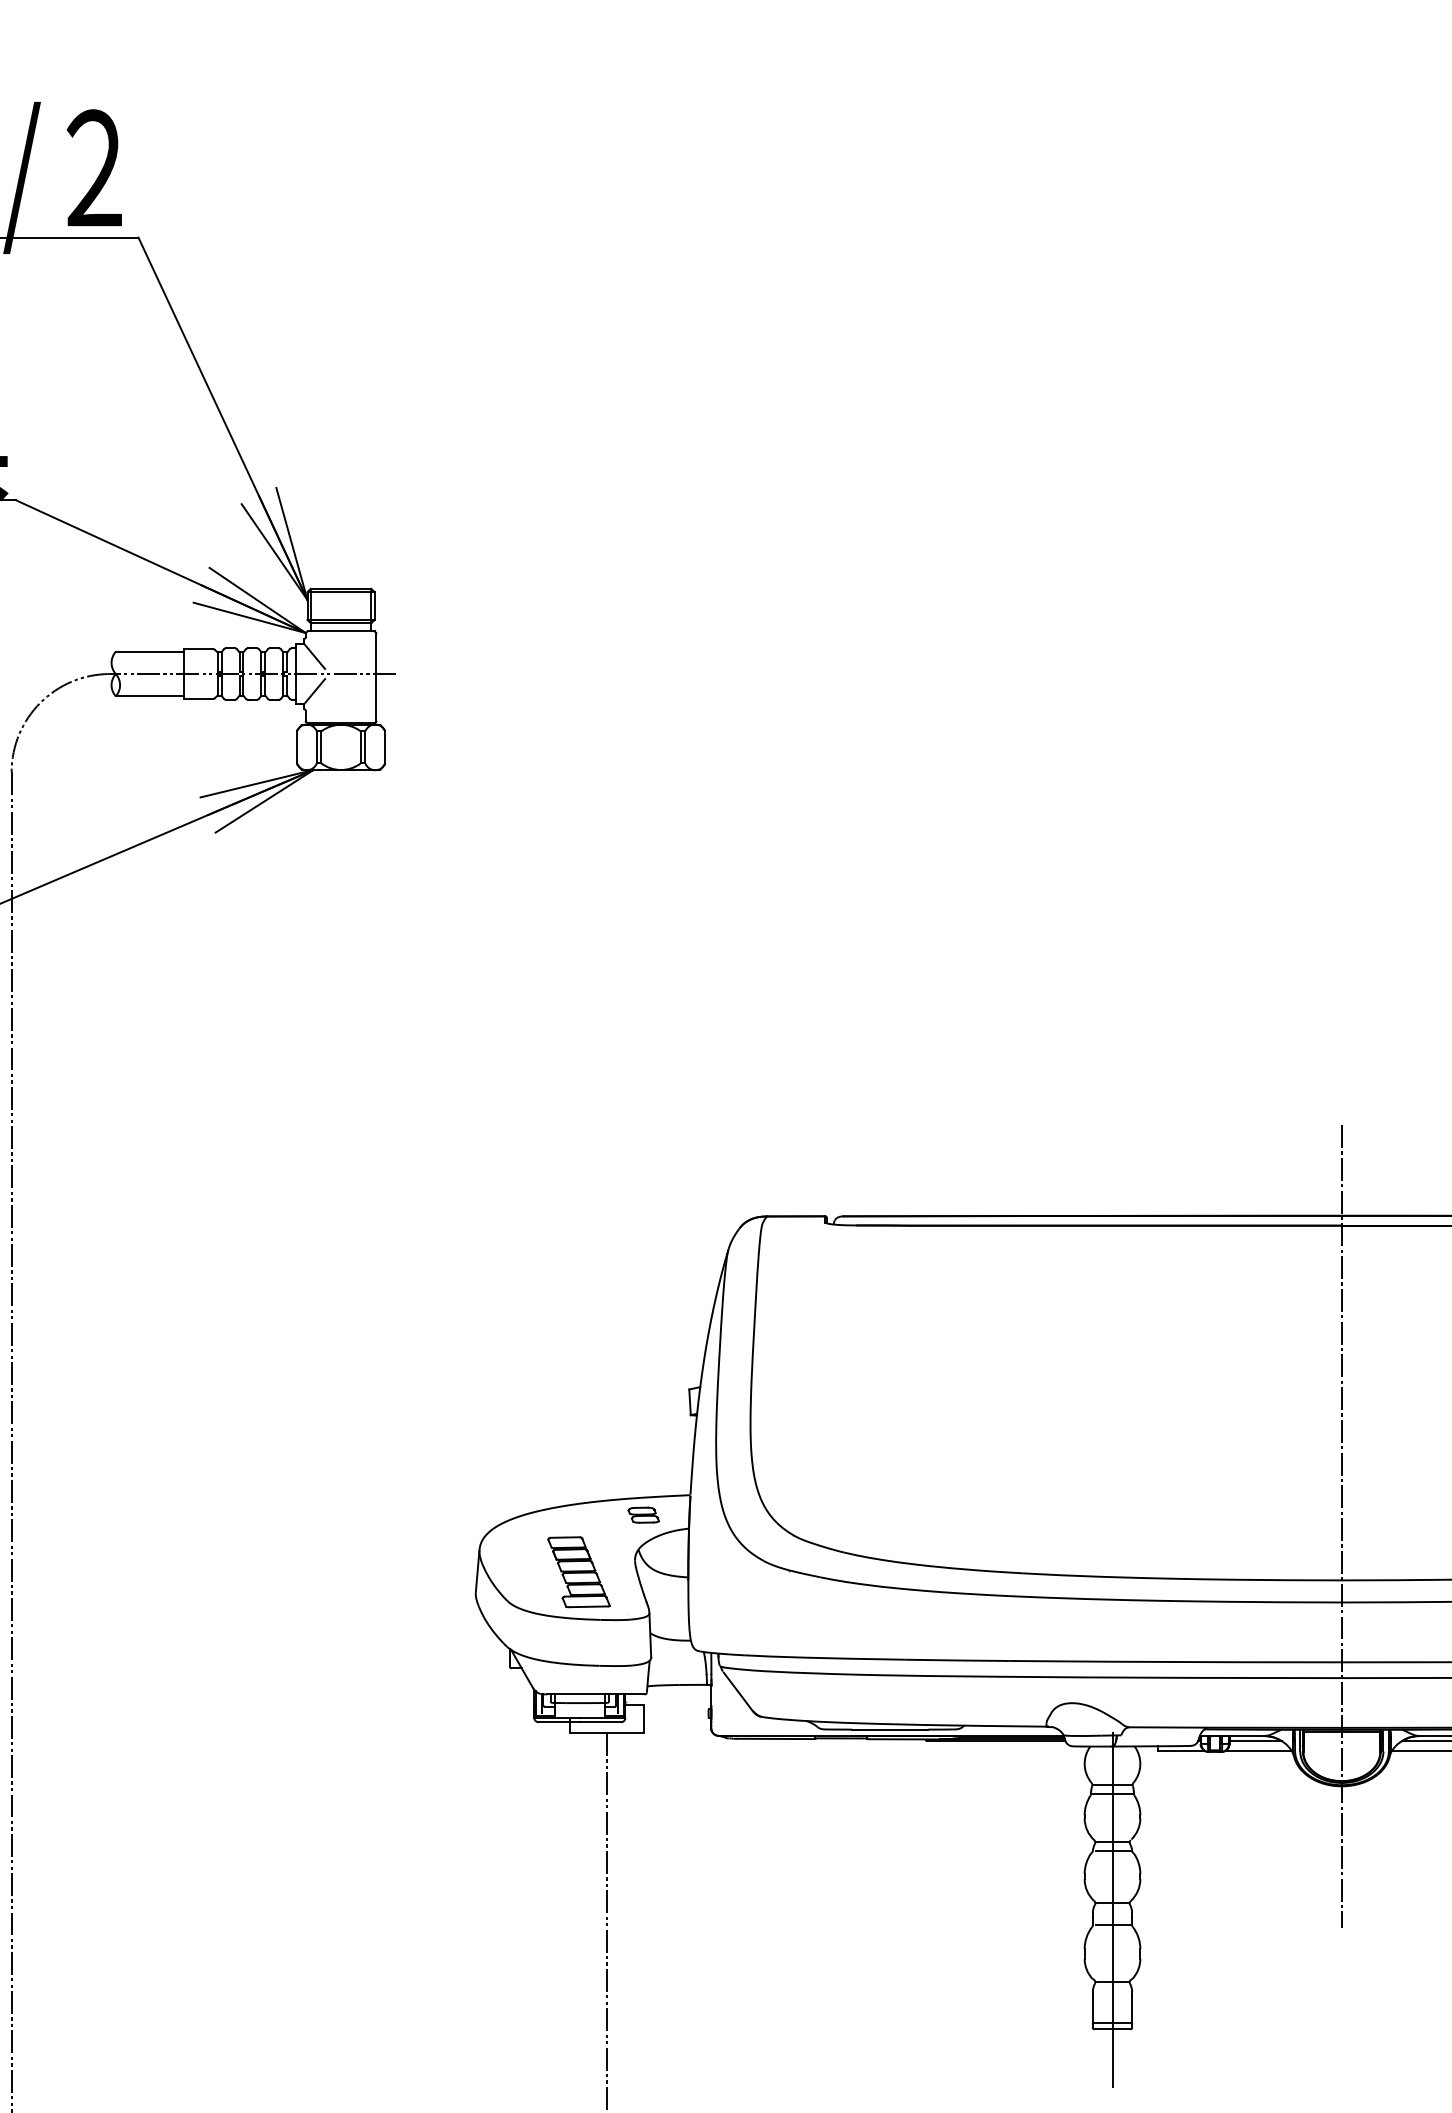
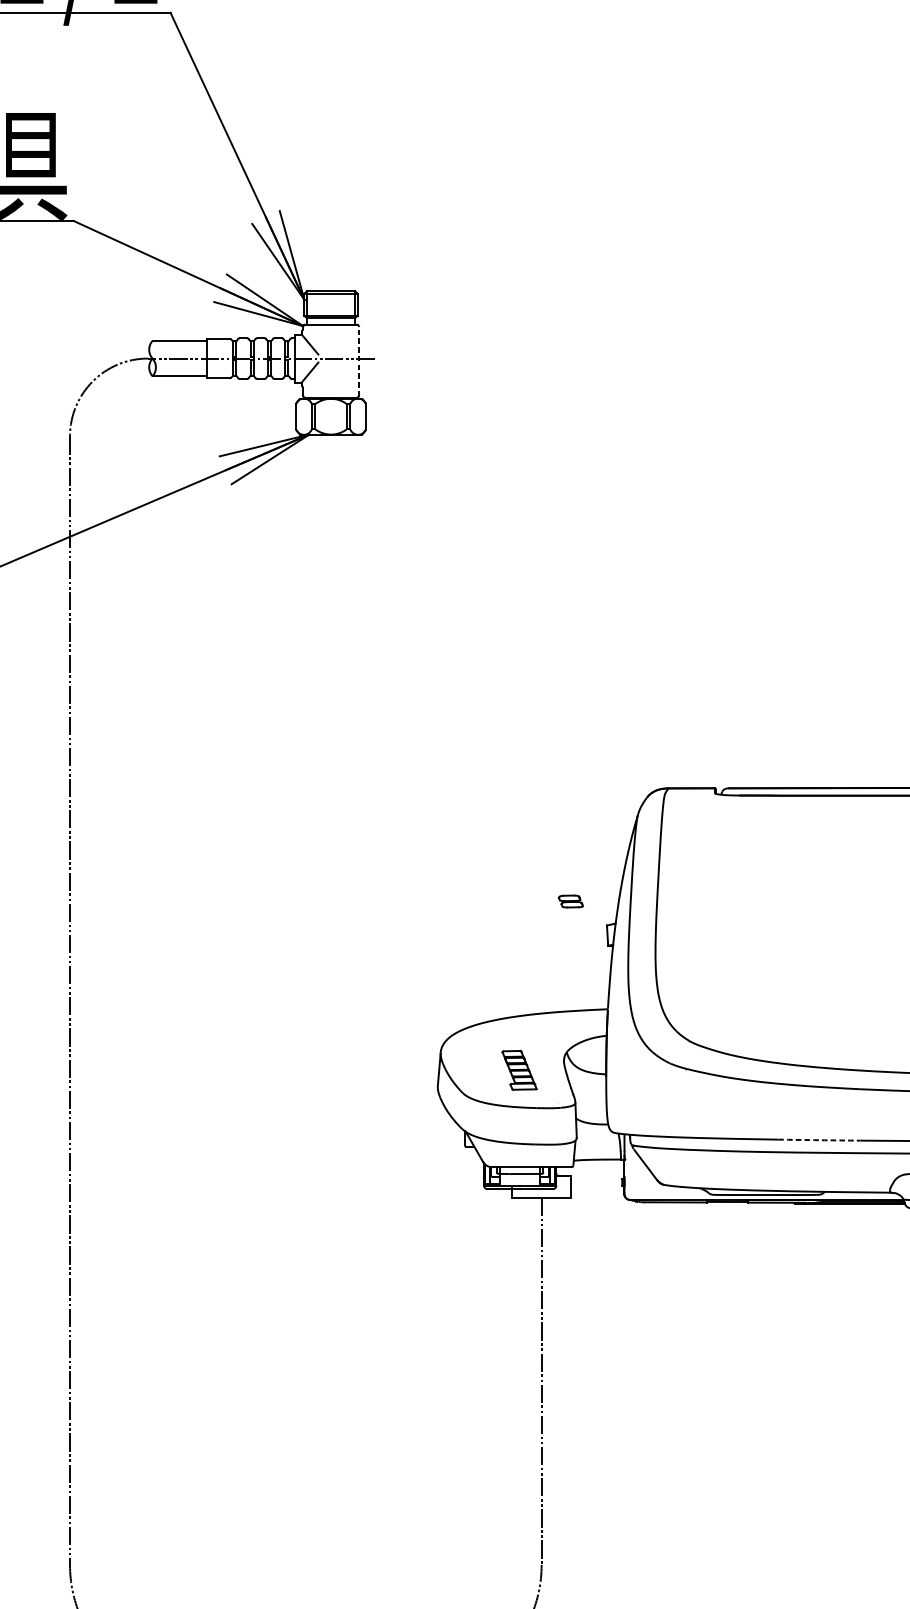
line: (376, 676) -> (359, 360), solid -> dashed
part: (643, 1514) -> (570, 900), moved
part: (578, 1572) -> (519, 1070), size x0.7
arc: (957, 1660) -> (819, 1140), solid -> dashed

